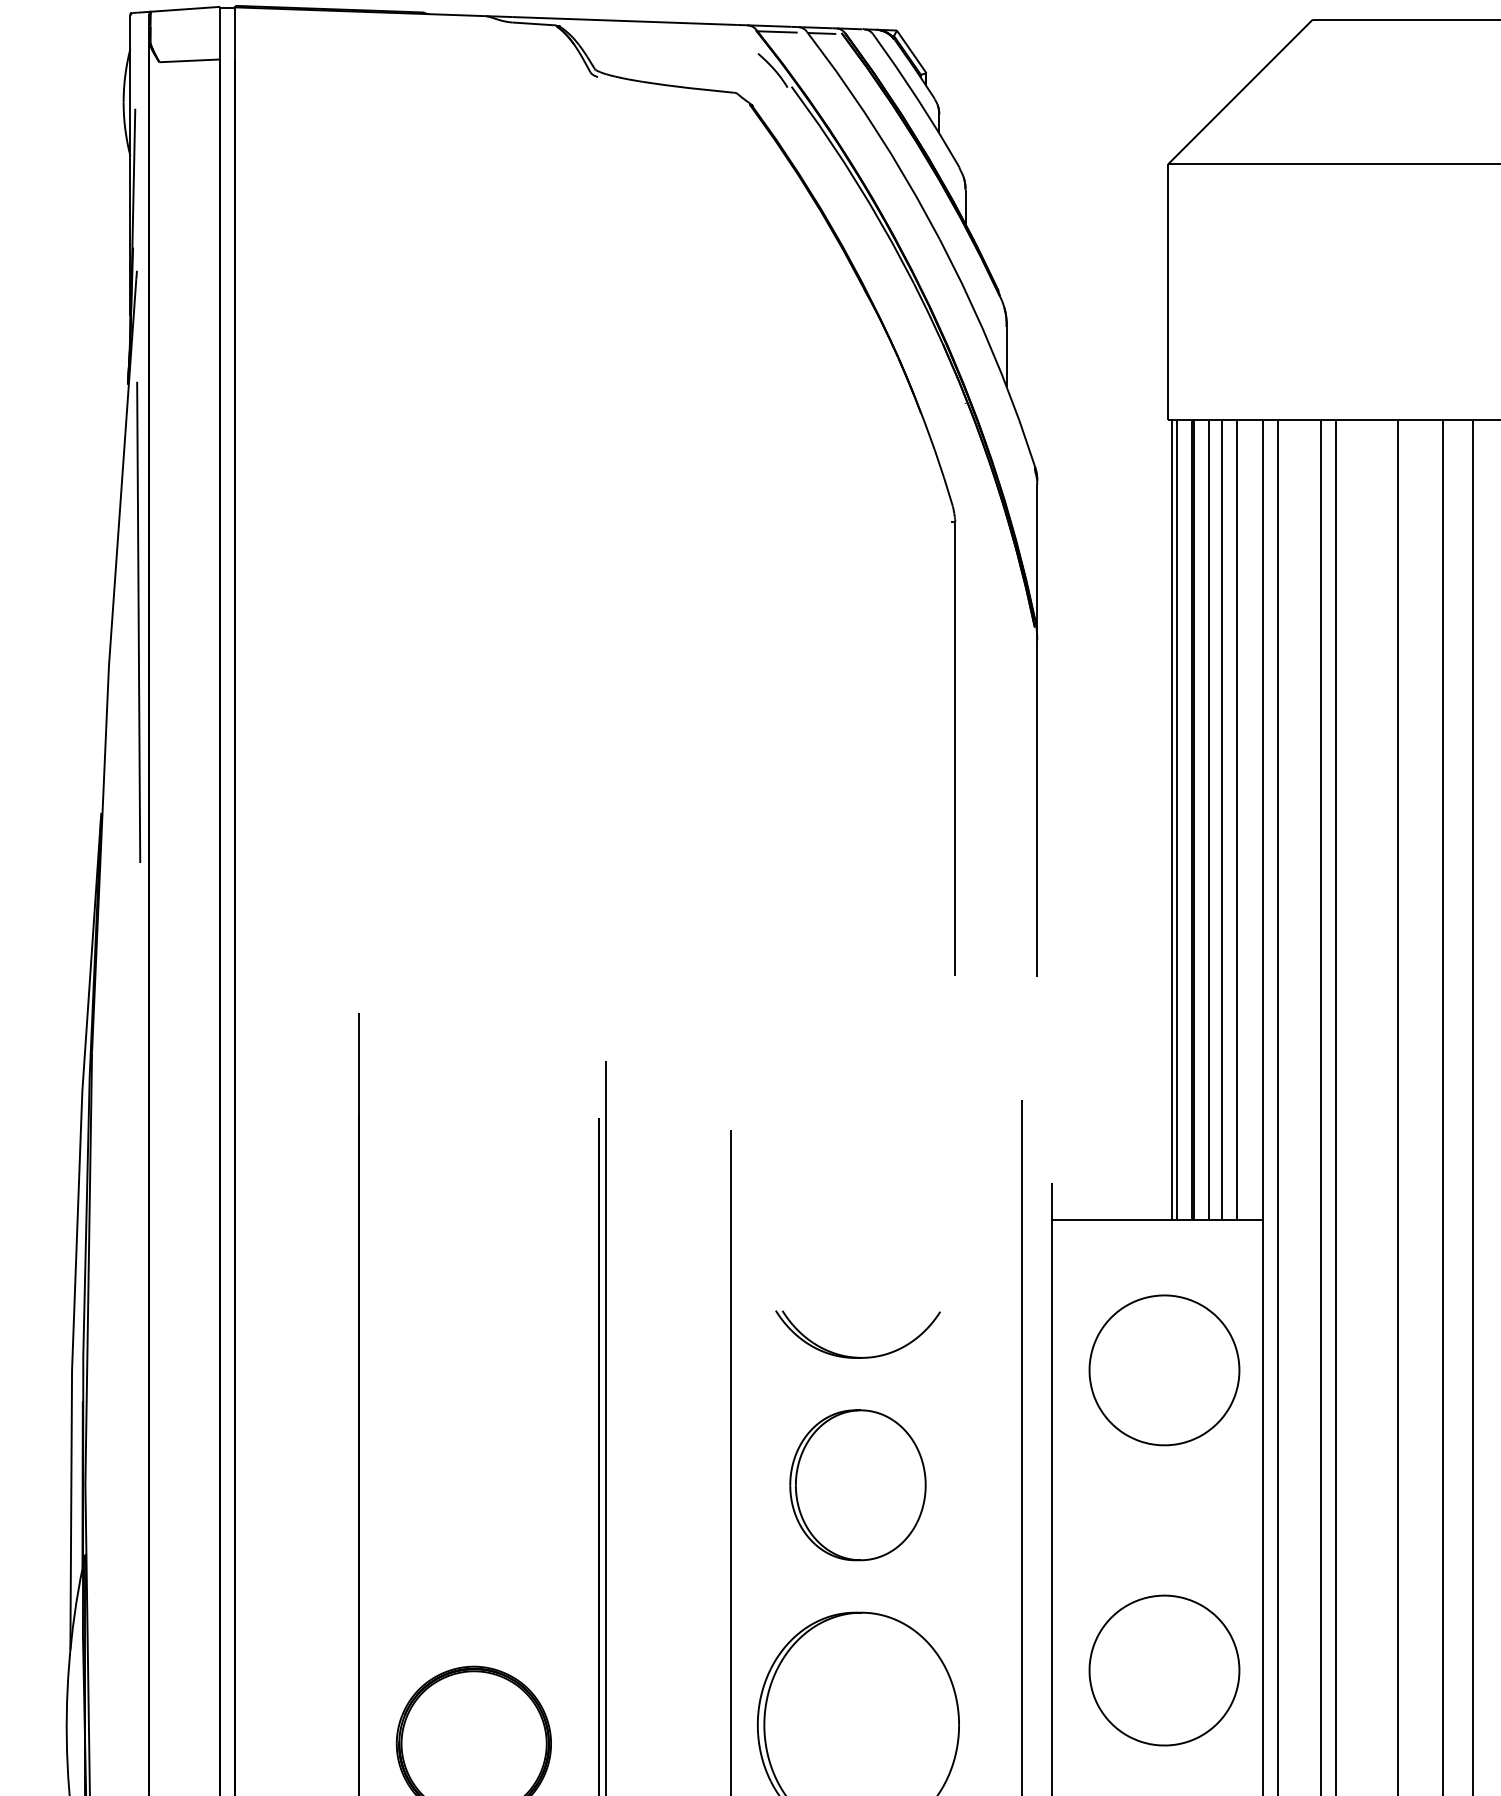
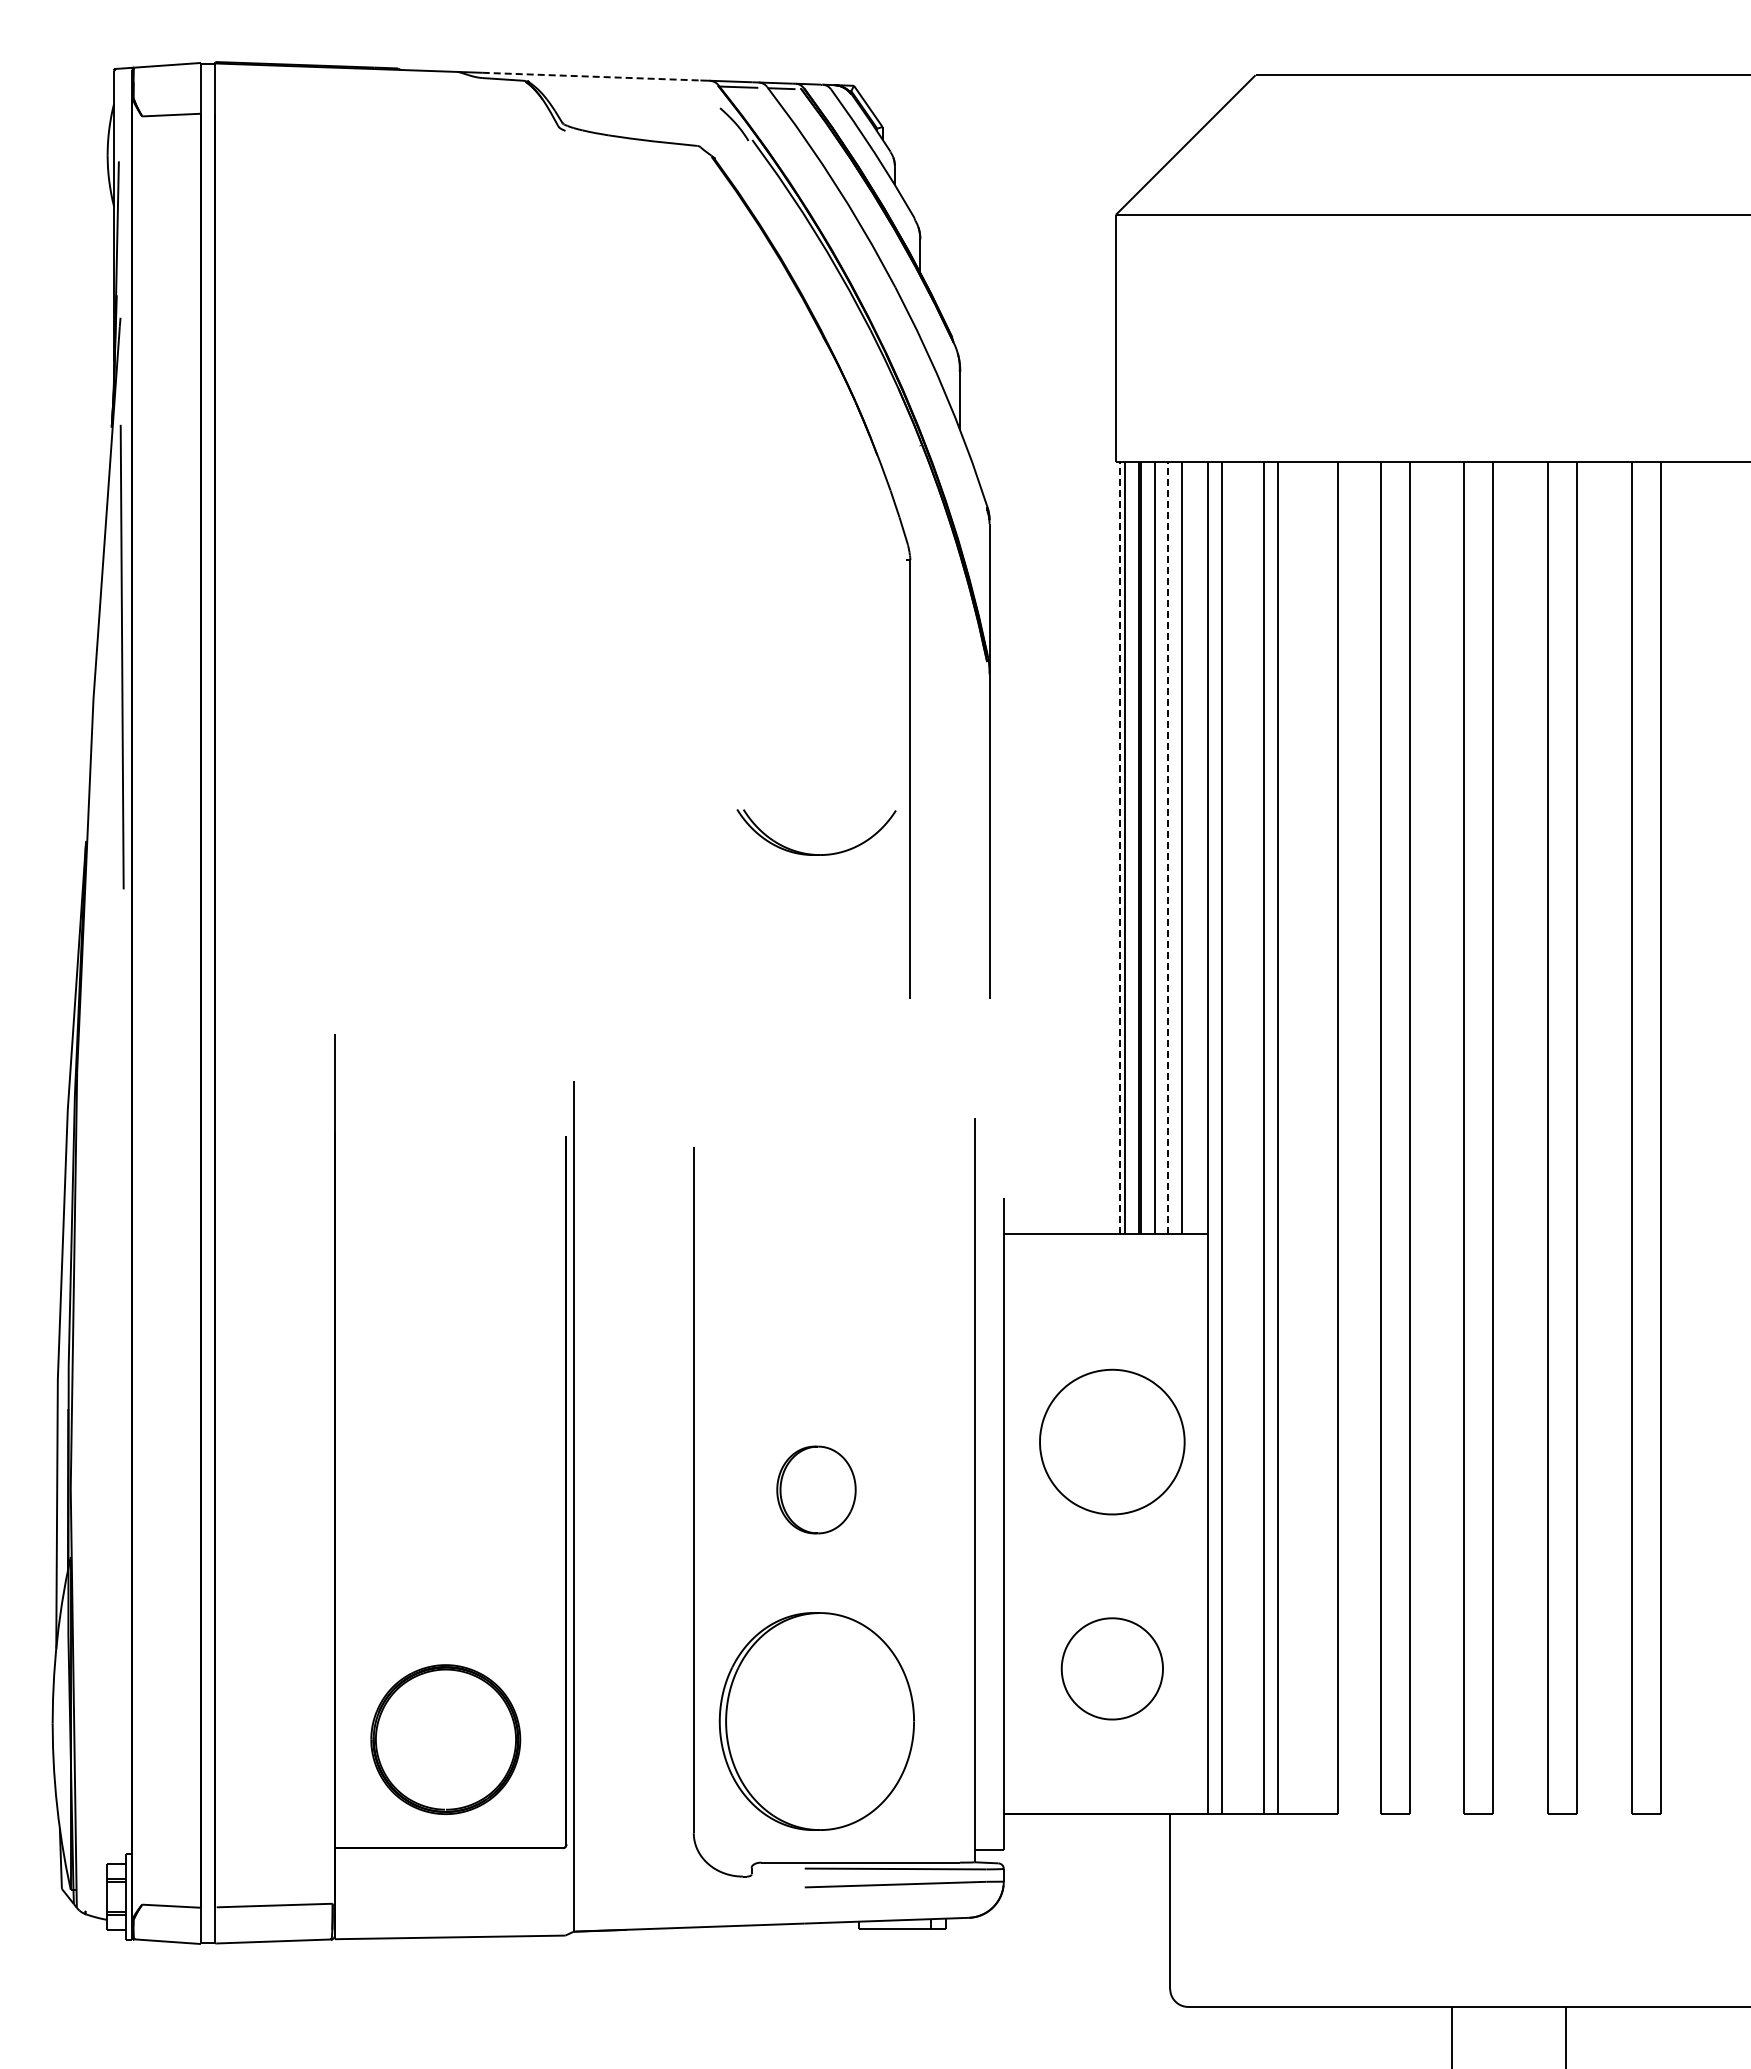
line: (624, 20) -> (591, 76), solid -> dashed
line: (1171, 819) -> (1119, 847), solid -> dashed
line: (1221, 819) -> (1167, 847), solid -> dashed
part: (854, 1356) -> (813, 853), moved
part: (1164, 1369) -> (1112, 1441), moved
part: (858, 1484) -> (816, 1489), size x0.6
part: (1164, 1670) -> (1112, 1668), size x0.7

